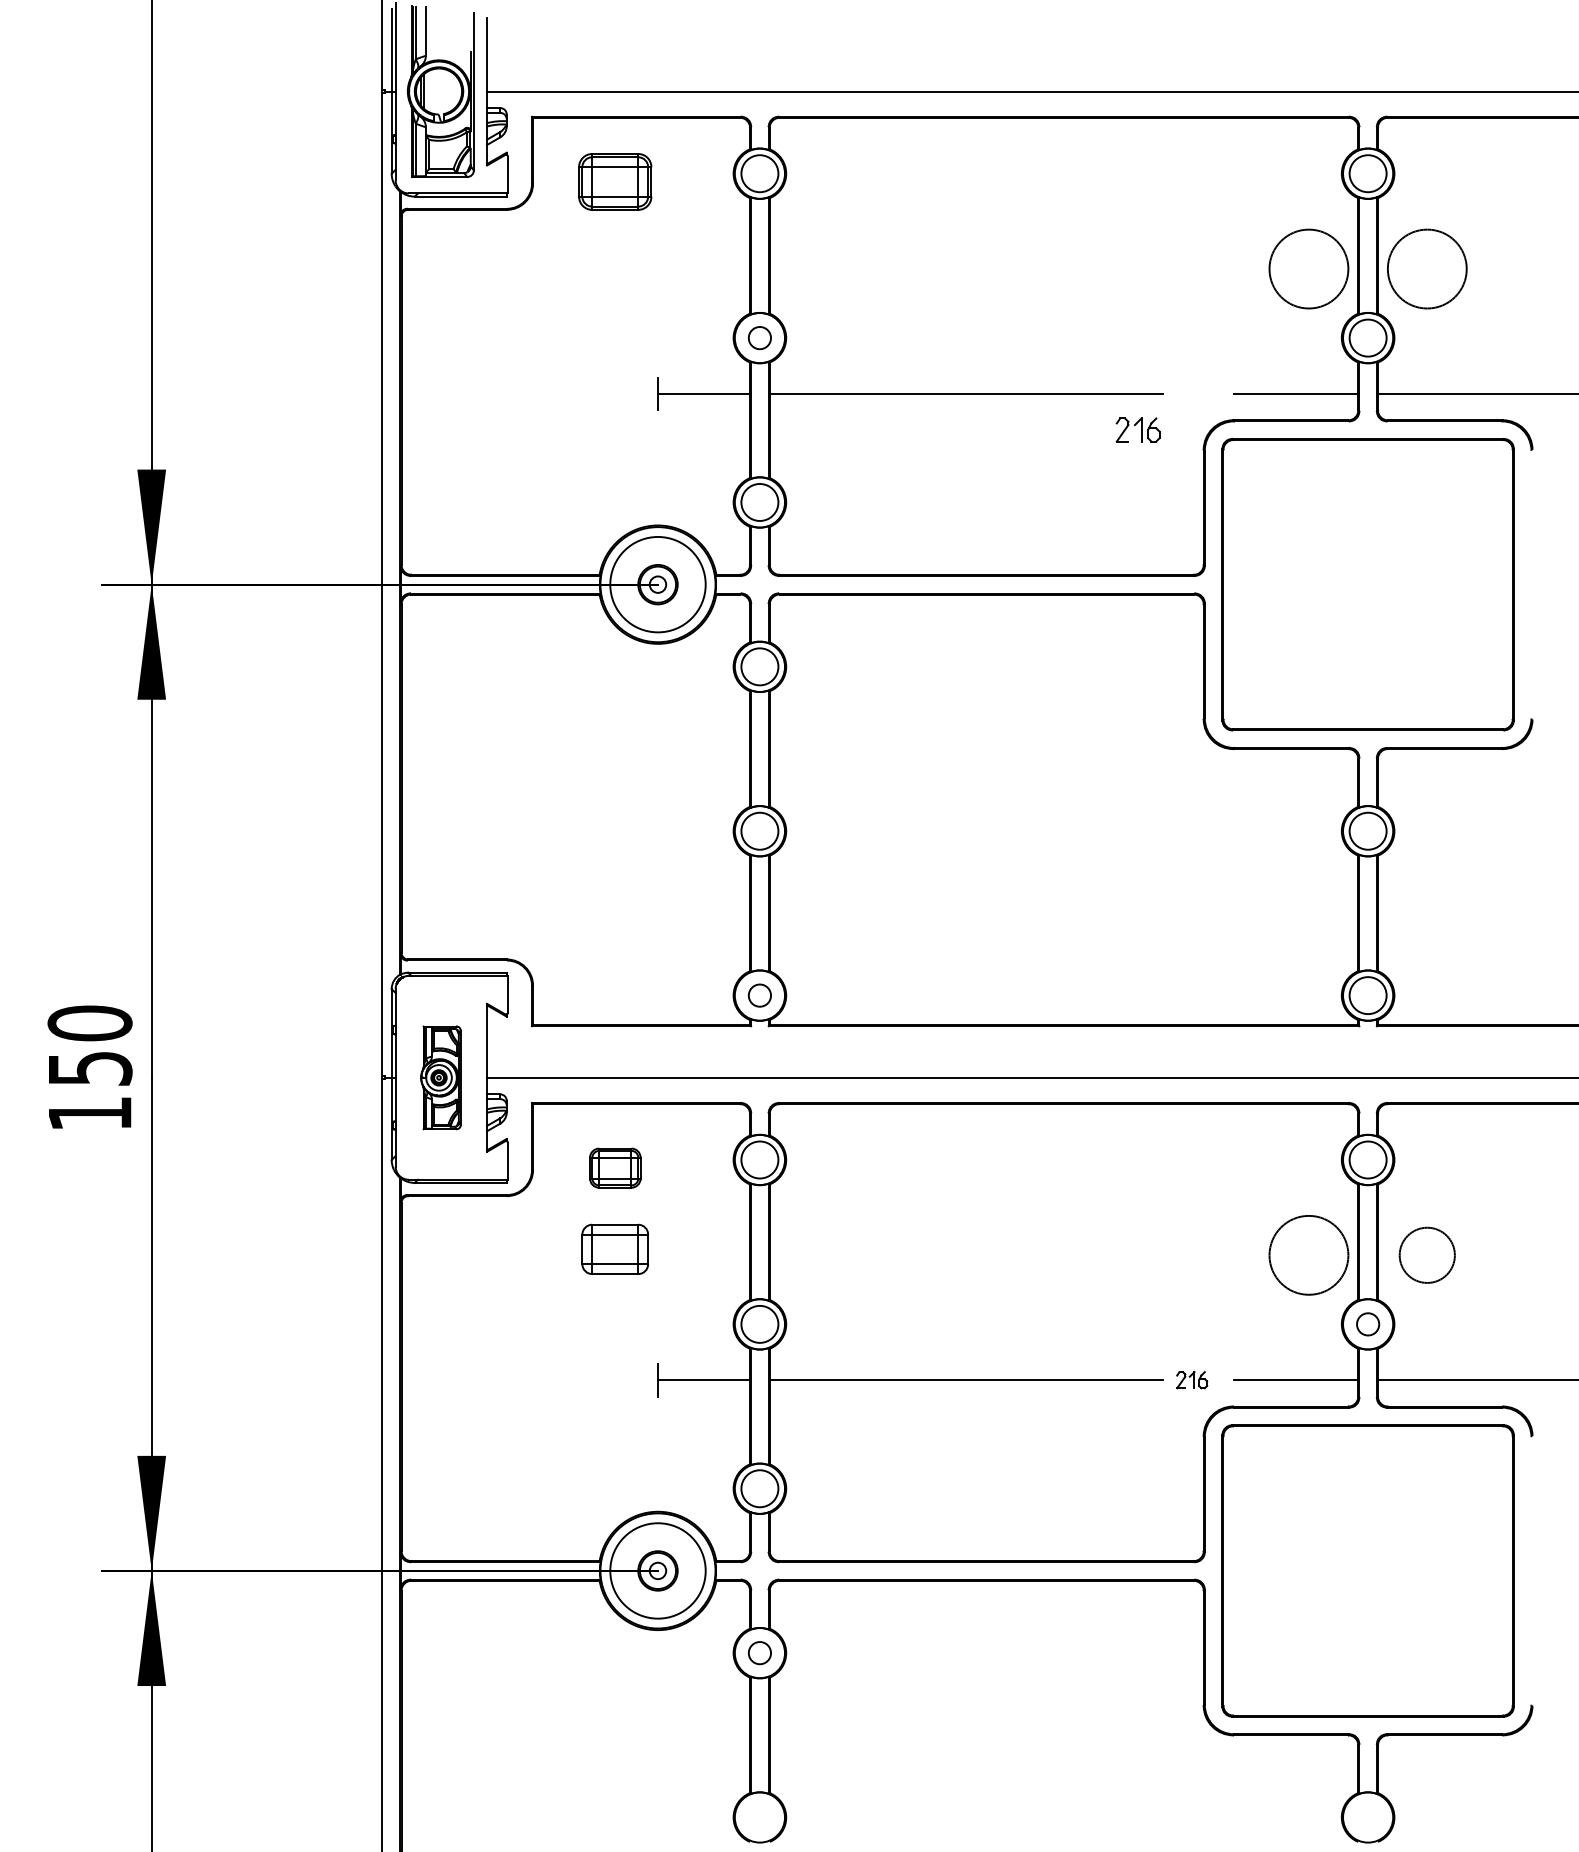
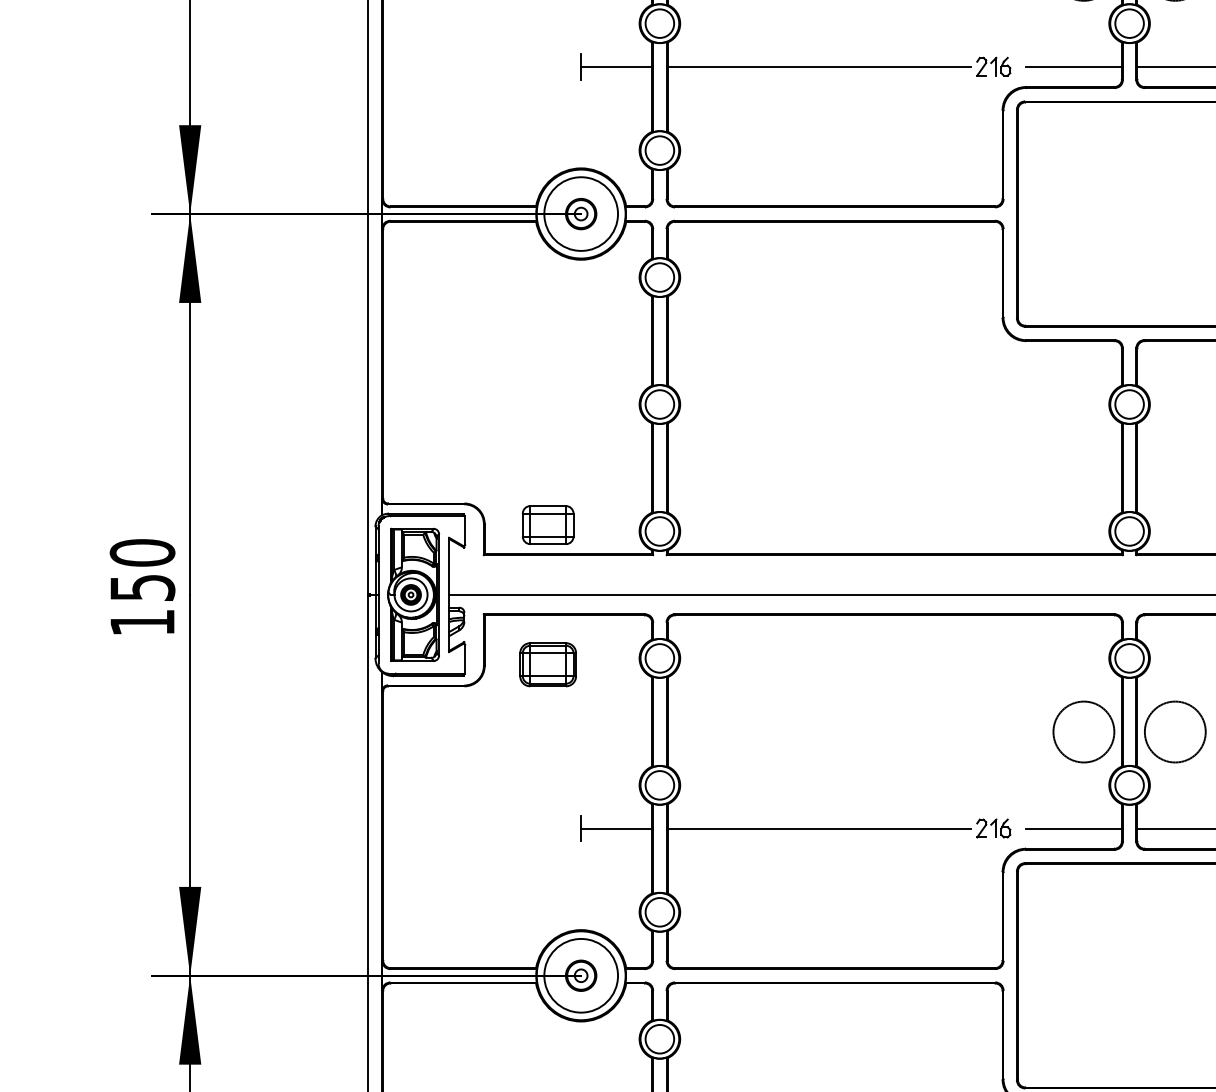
circle: (759, 337) -> (659, 23), size x1.67
part: (1137, 429) -> (993, 66), moved
circle: (759, 995) -> (659, 531), size x1.67
part: (440, 1077) -> (413, 594), size x1.67
part: (615, 1167) -> (548, 664), size x1.43
part: (614, 1248) -> (547, 524), moved
circle: (1426, 1254) -> (1174, 731), size x1.43
circle: (1367, 1323) -> (1129, 784), size x1.67
part: (1191, 1379) -> (993, 827), size x1.43
circle: (759, 1652) -> (659, 1038), size x1.67

